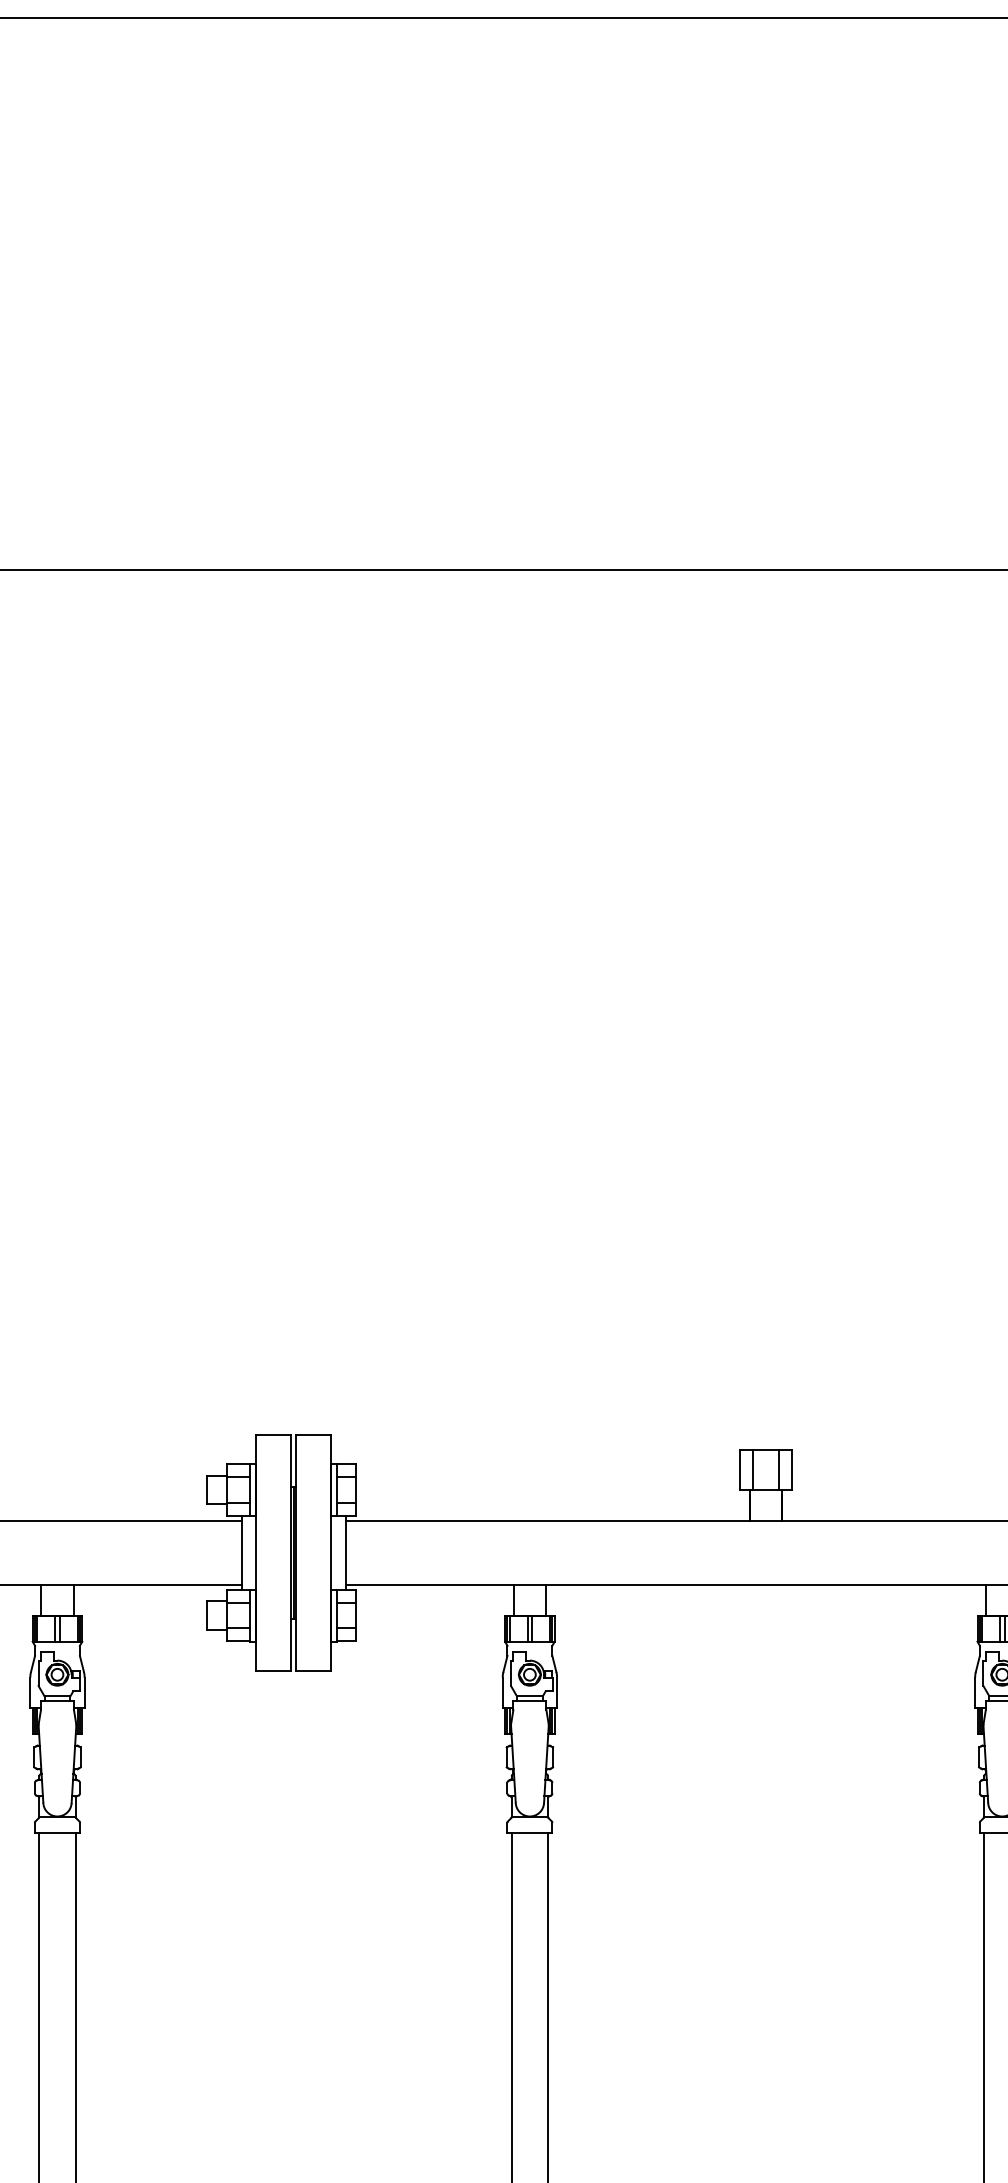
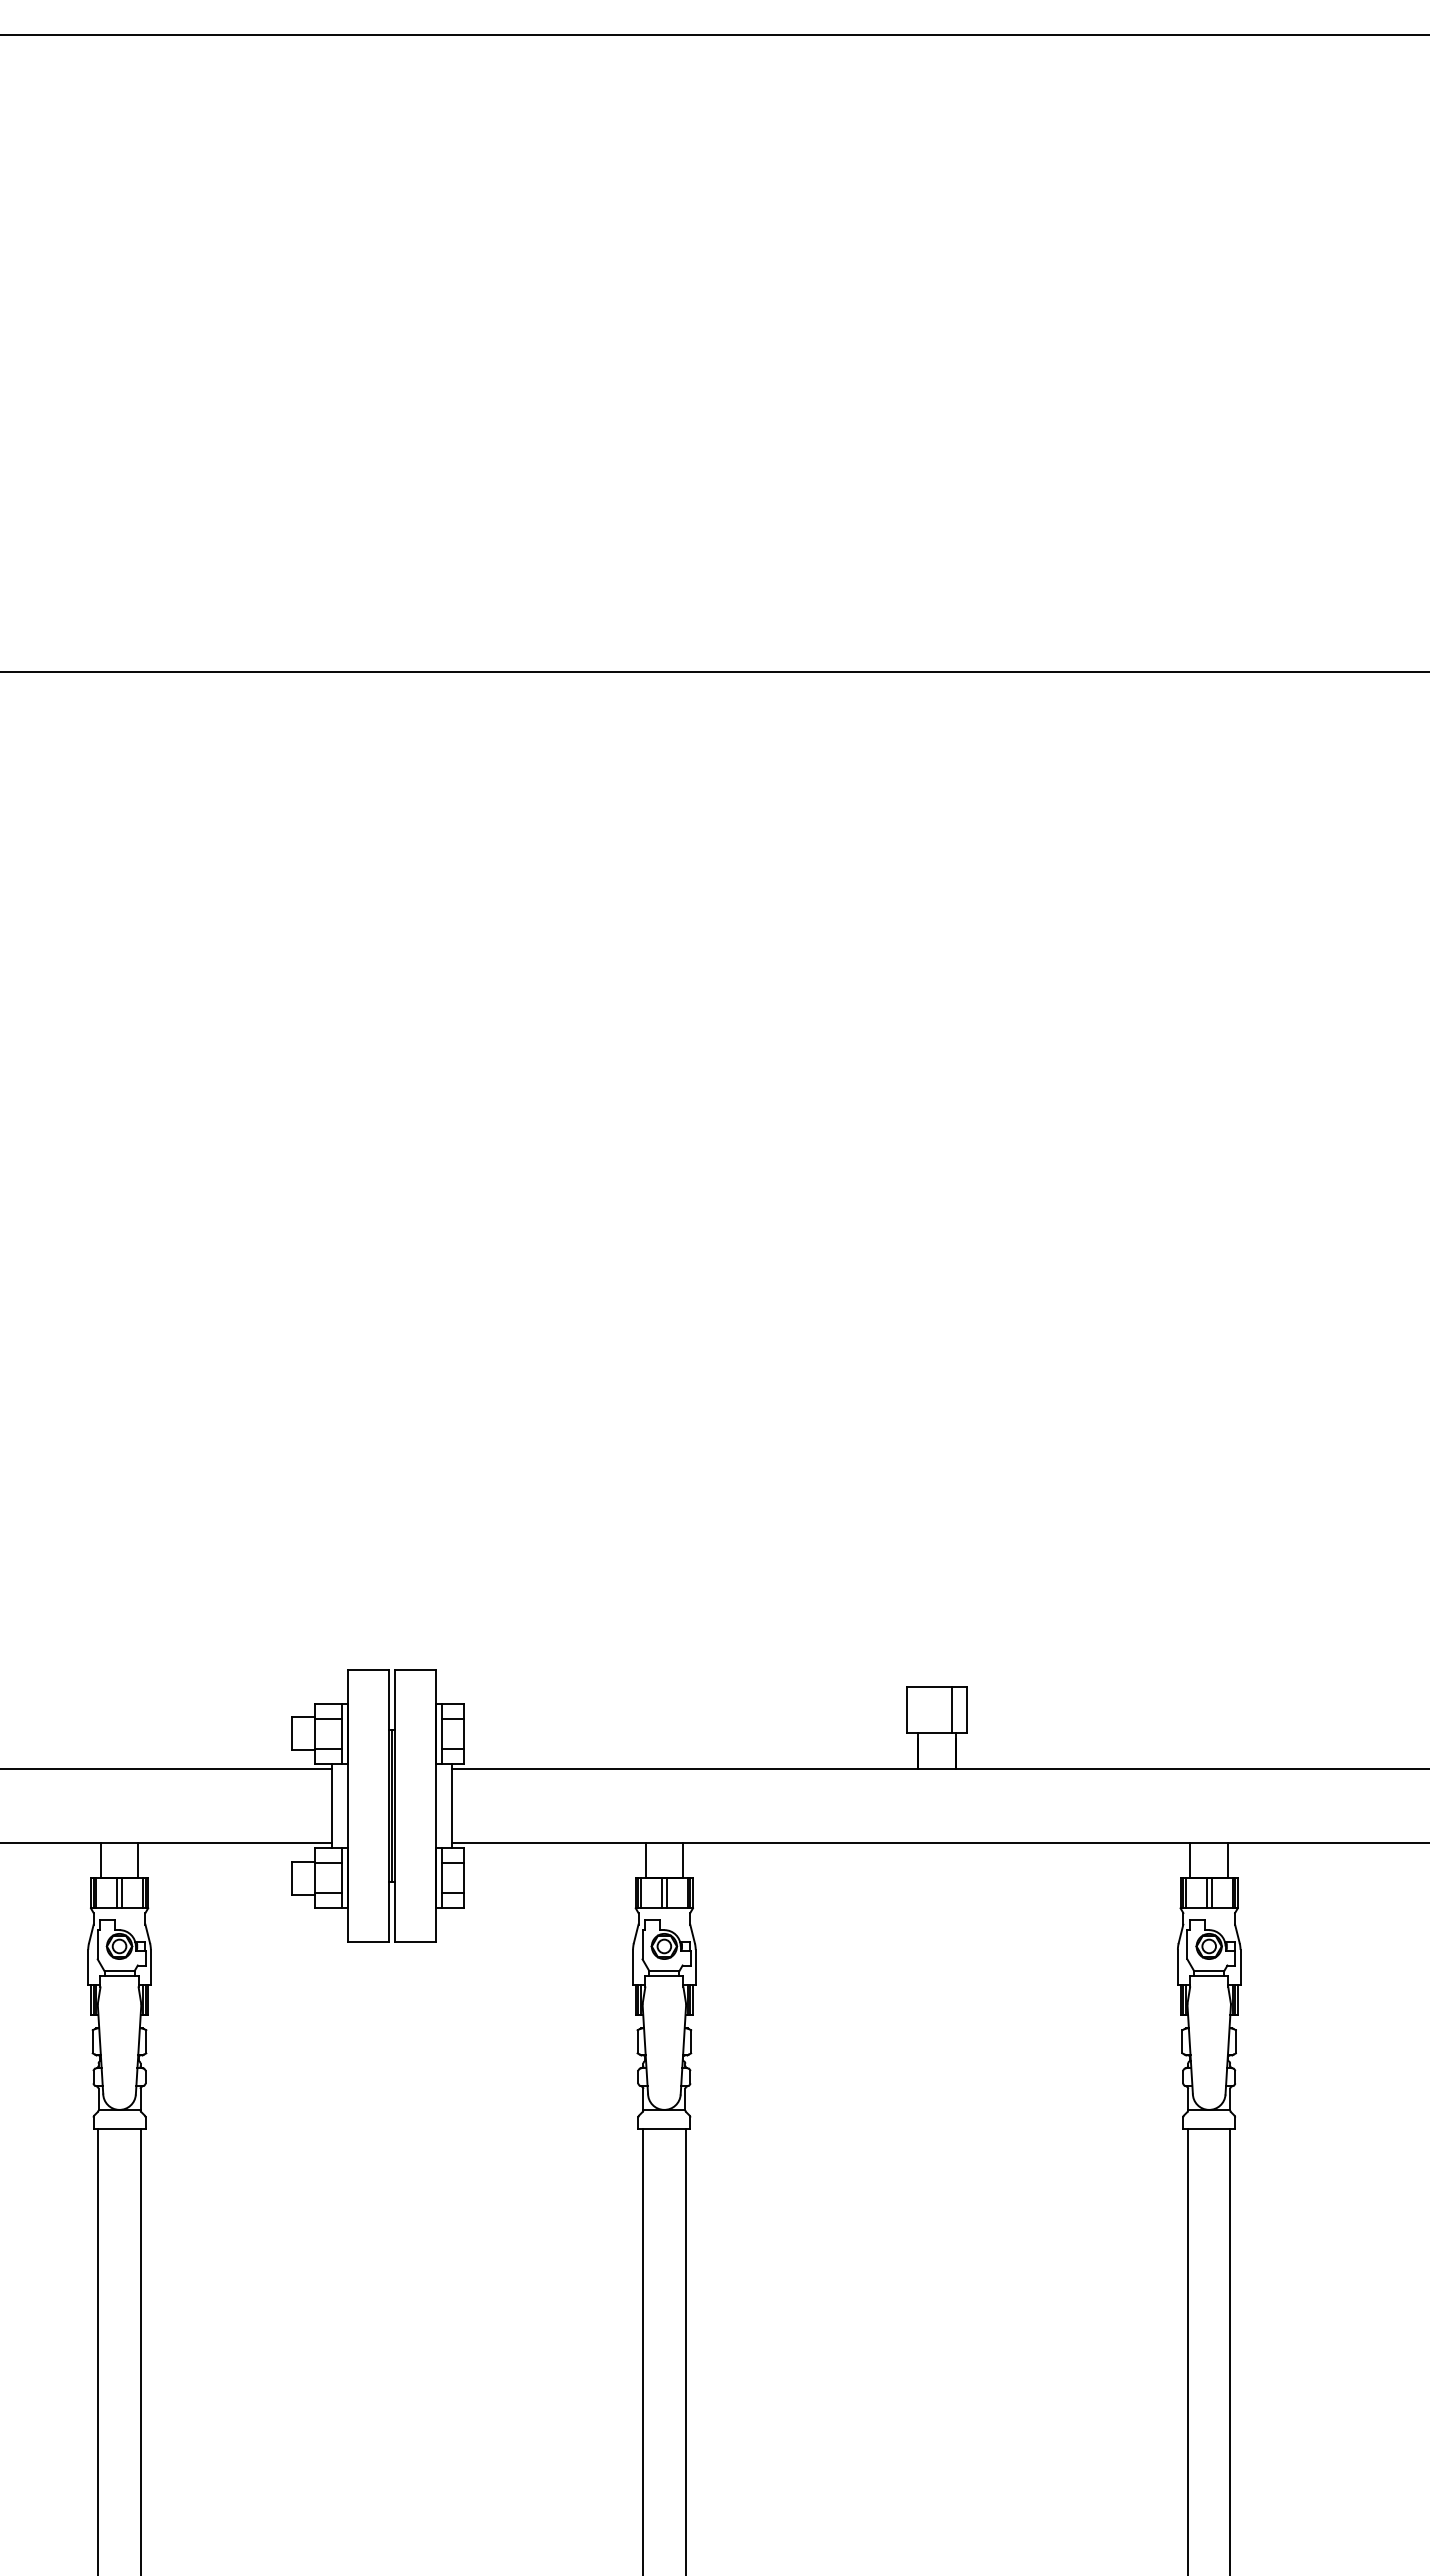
line: (752, 1470) -> (921, 1710), removed

